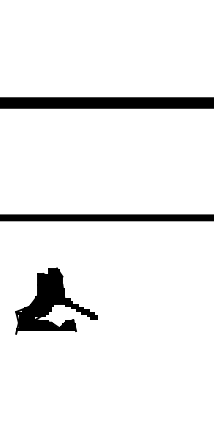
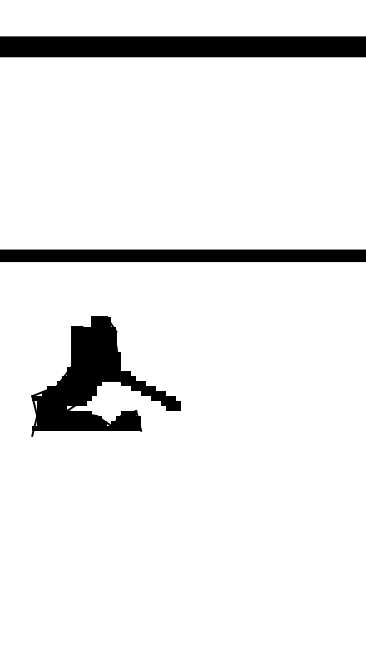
part: (56, 300) -> (105, 375), moved

